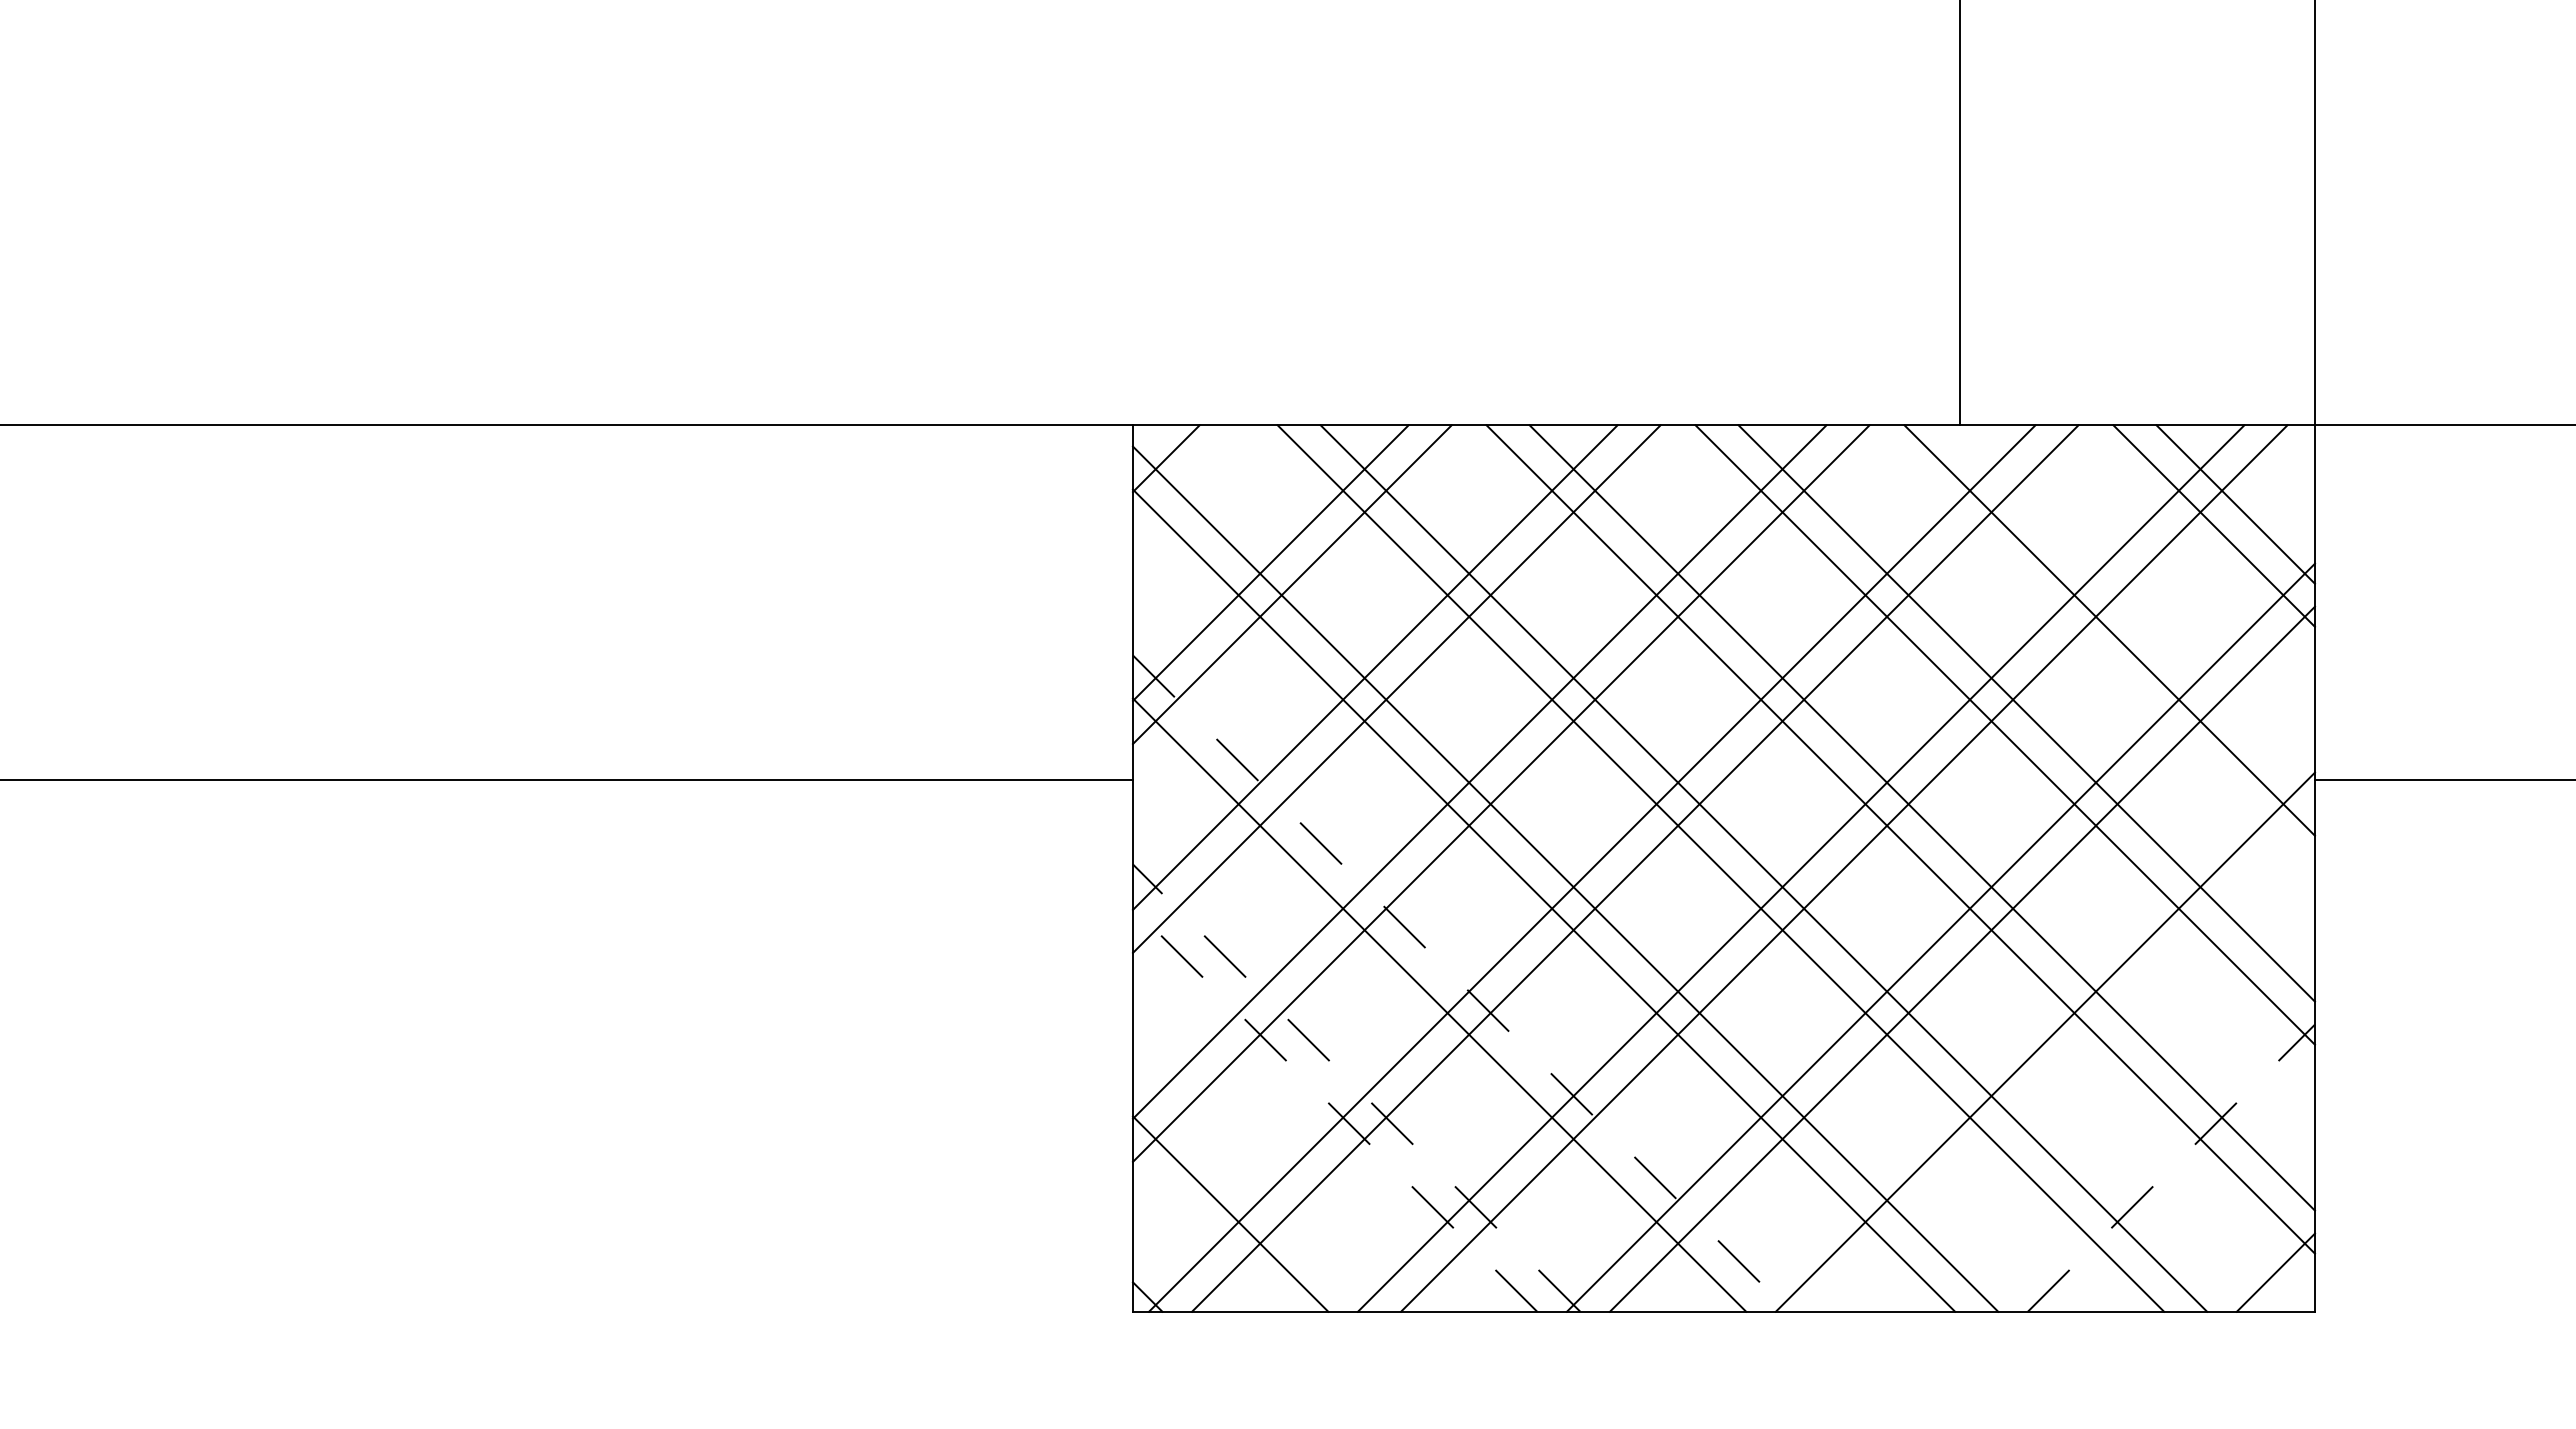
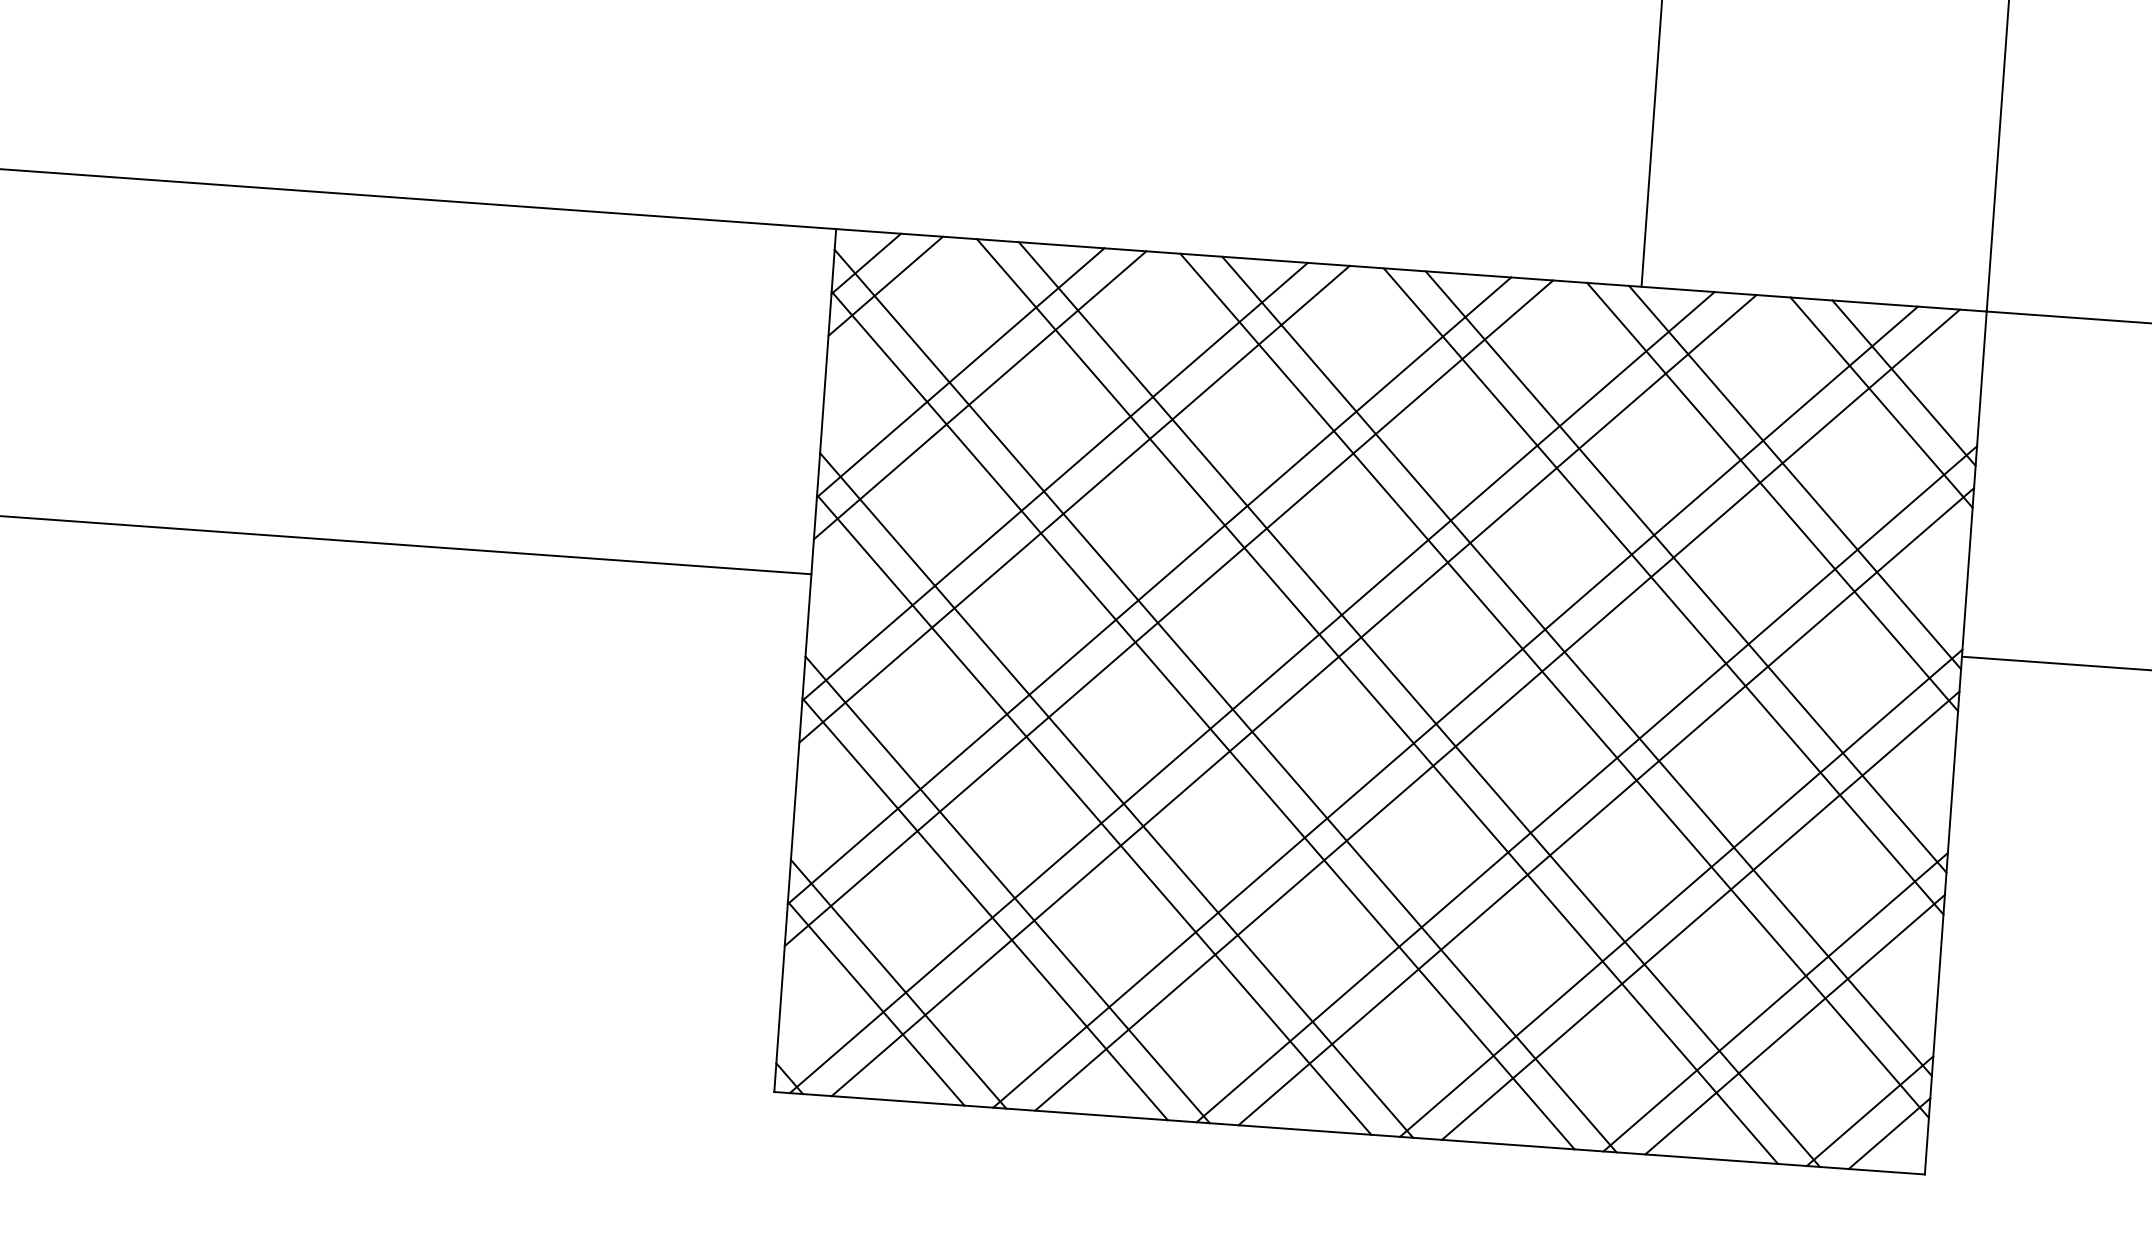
line: (1187, 480) -> (885, 286), added
line: (2130, 608) -> (1794, 477), added
line: (1461, 983) -> (1116, 795), dashed -> solid
line: (2066, 1063) -> (1700, 915), added
line: (1356, 1087) -> (1007, 889), dashed -> solid
line: (1335, 1109) -> (985, 909), dashed -> solid
line: (2149, 1146) -> (1775, 1002), added
line: (2171, 1167) -> (1795, 1024), dashed -> solid
line: (1251, 1192) -> (897, 984), added
line: (2253, 1250) -> (1869, 1110), added

